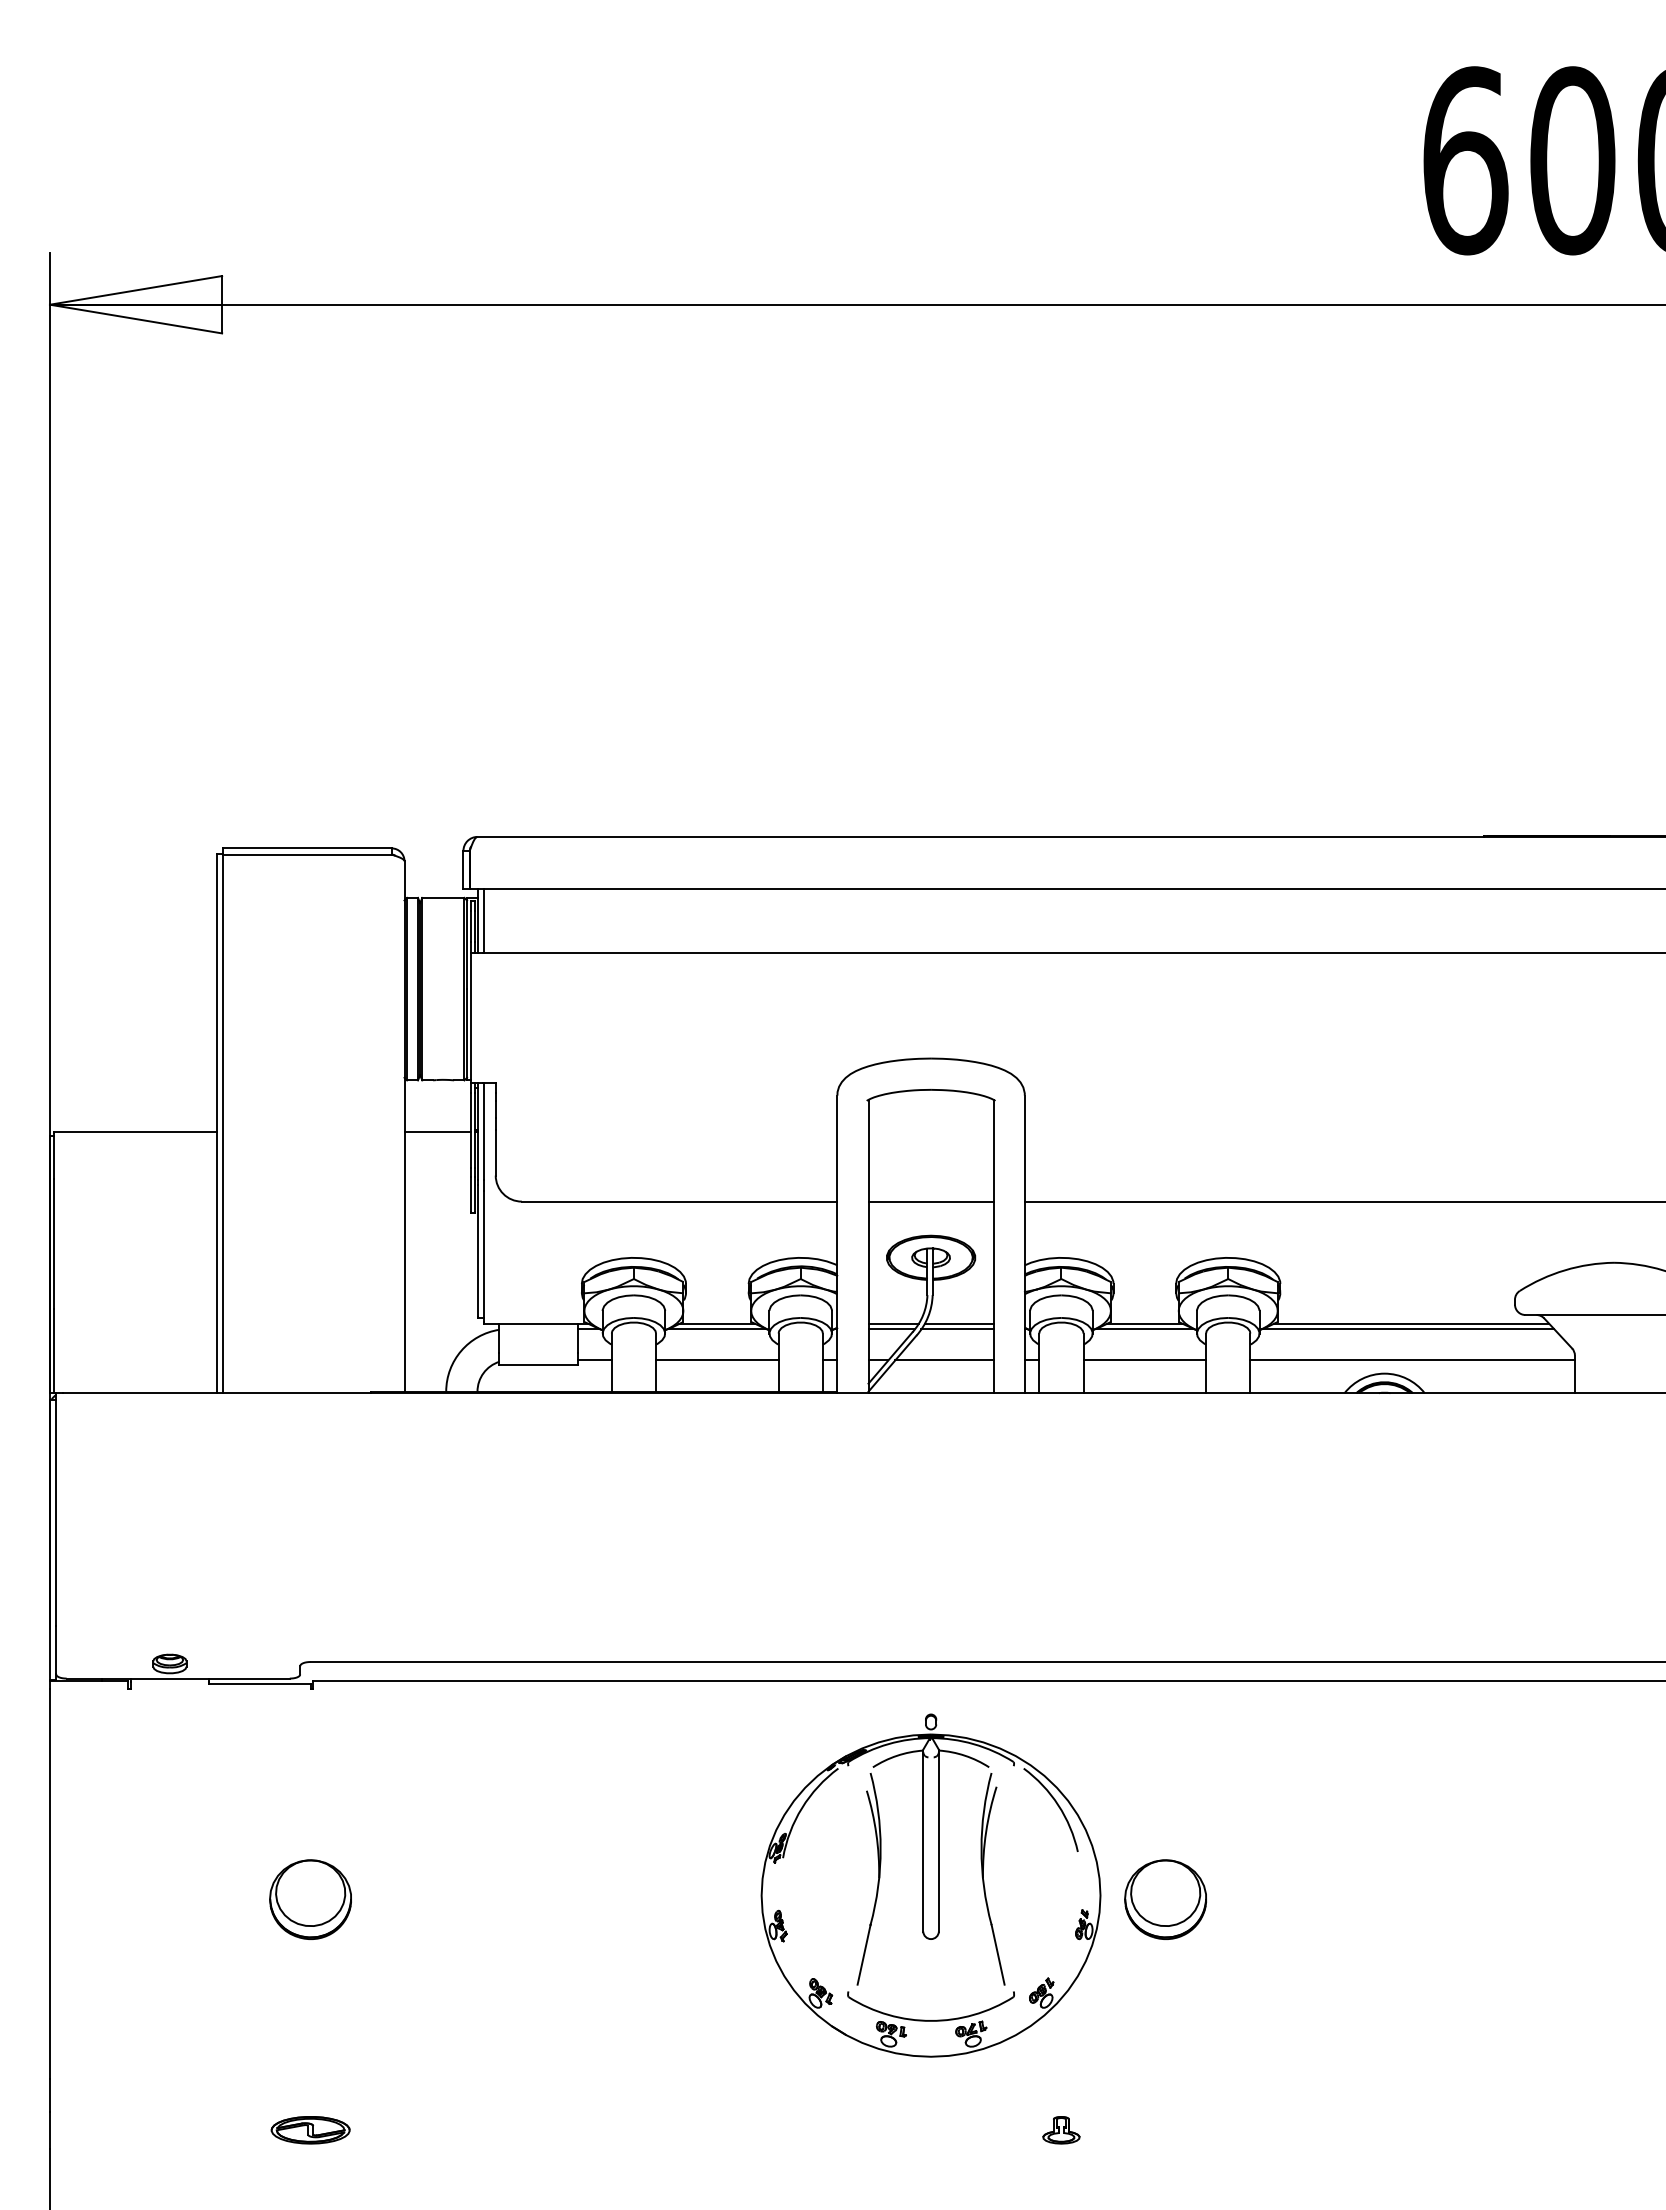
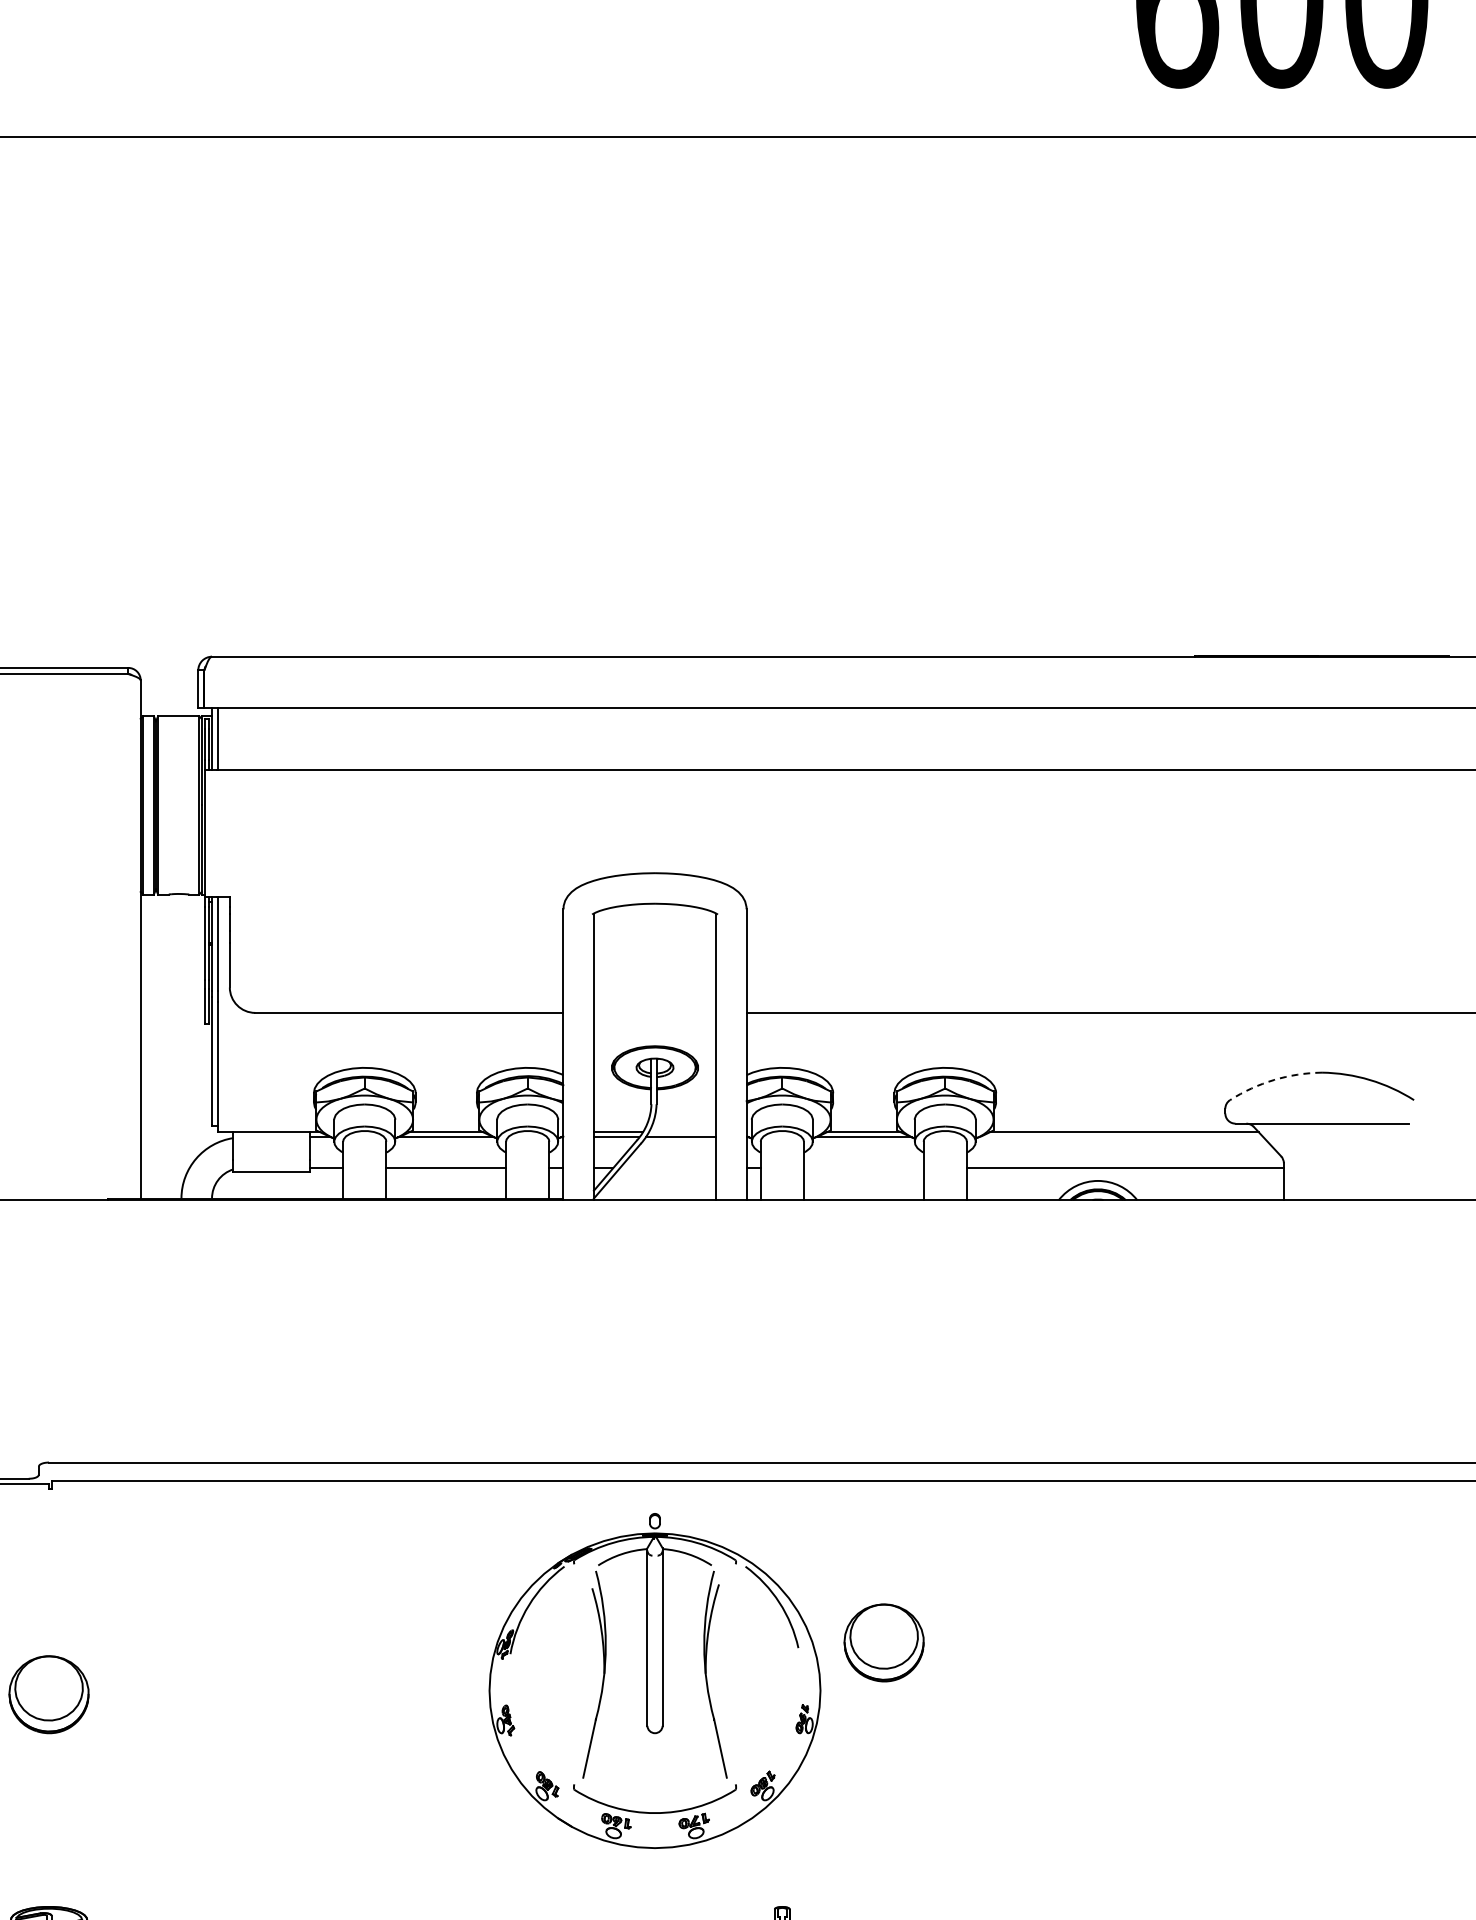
line: (437, 1132) -> (172, 945), removed
line: (930, 1201) -> (654, 1012), removed
arc: (1564, 1270) -> (1273, 1080), solid -> dashed
line: (958, 1323) -> (681, 1131), removed
line: (1408, 1329) -> (1121, 1137), removed
line: (944, 1360) -> (668, 1168), removed
line: (1144, 1360) -> (863, 1168), removed
part: (1165, 1899) -> (883, 1642), moved

